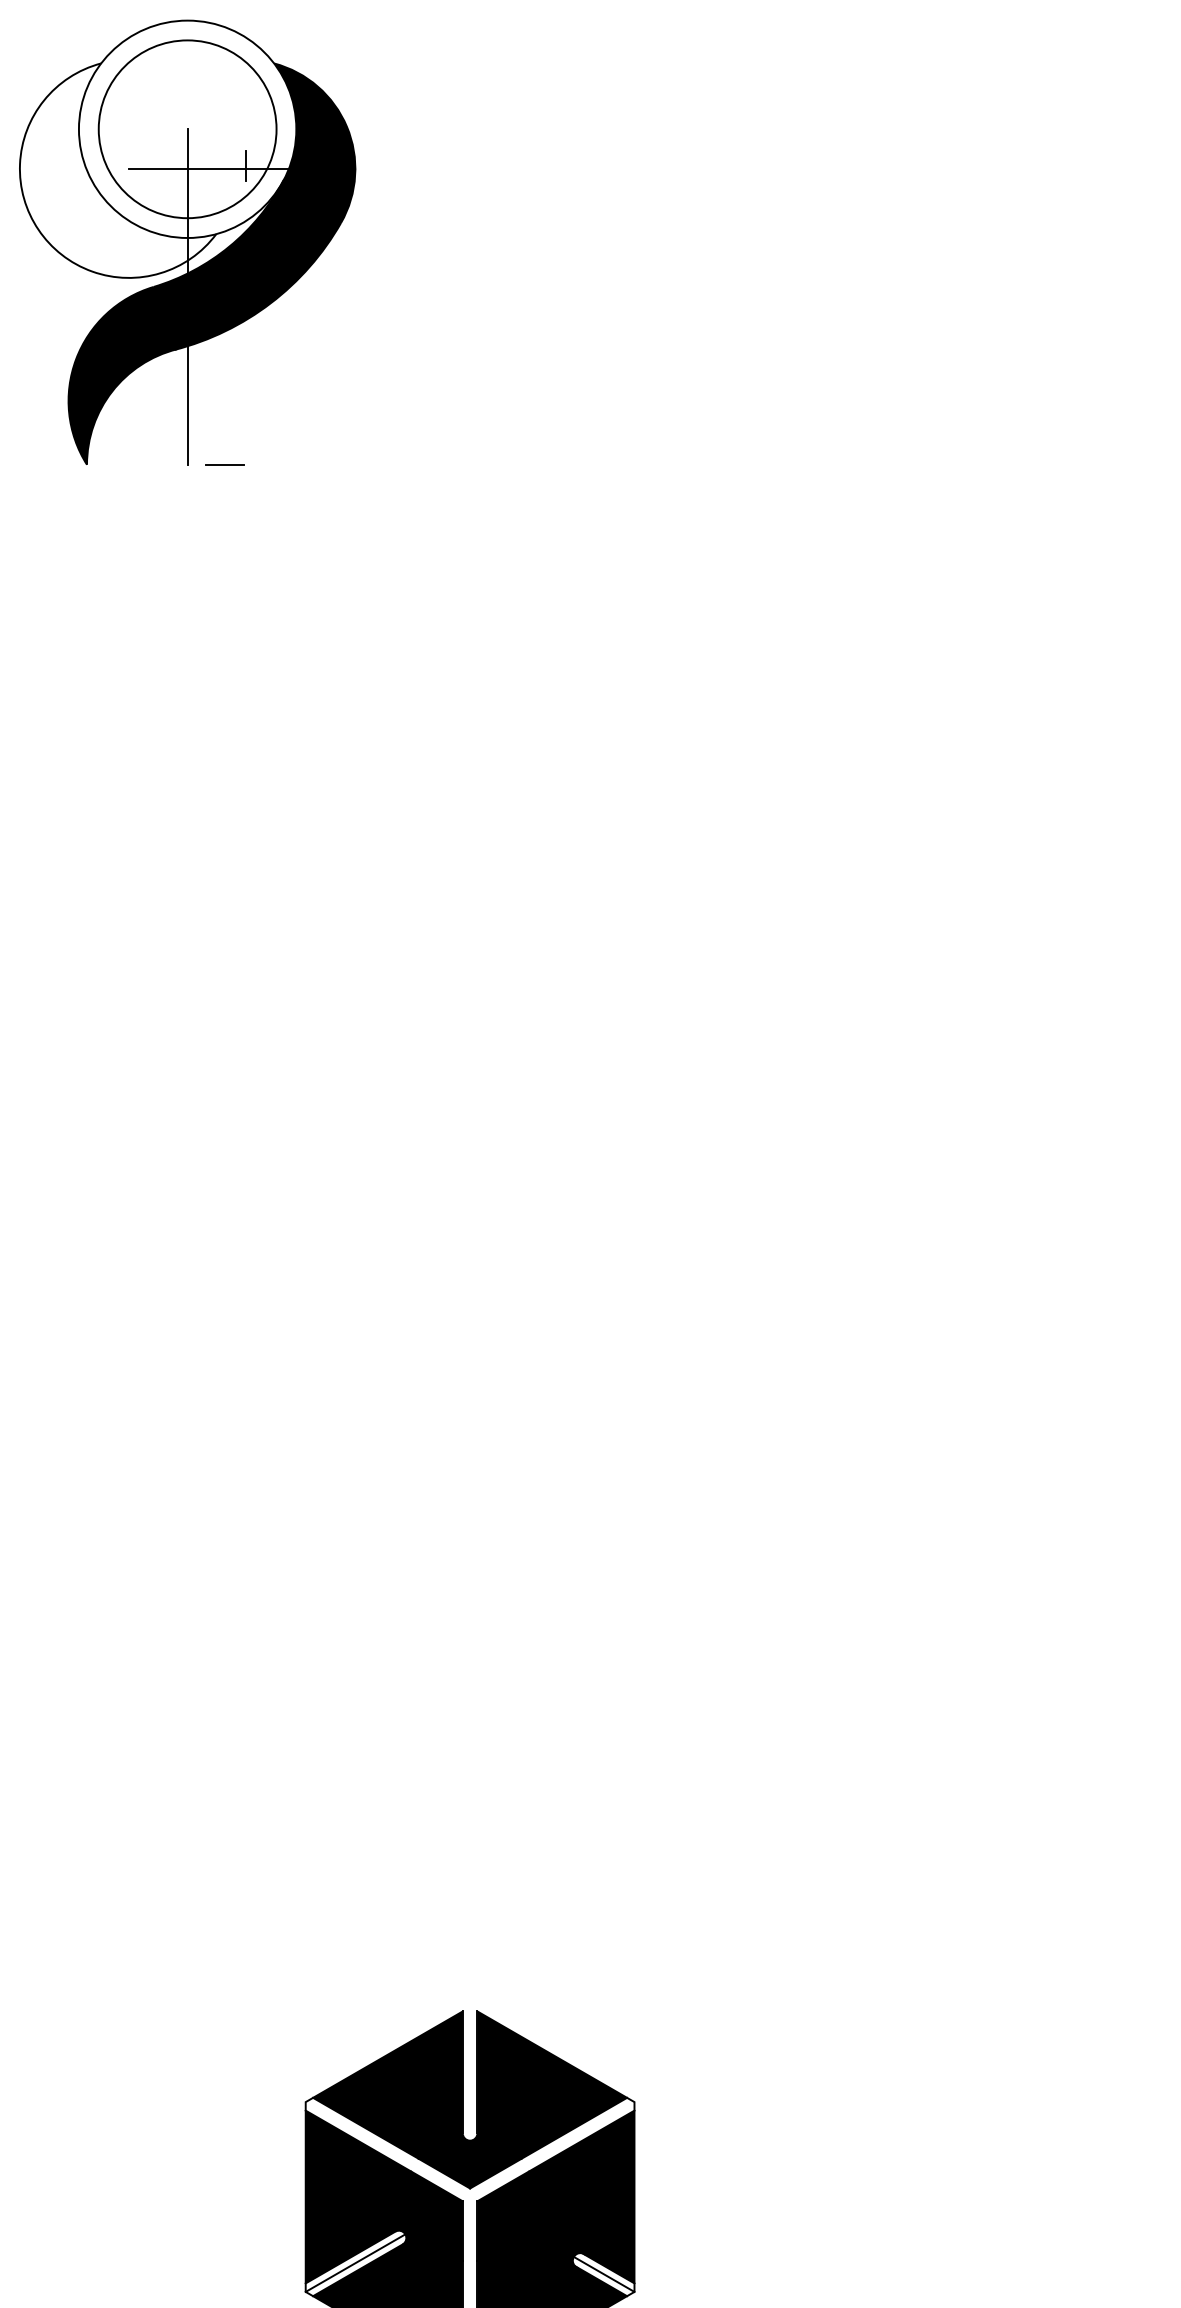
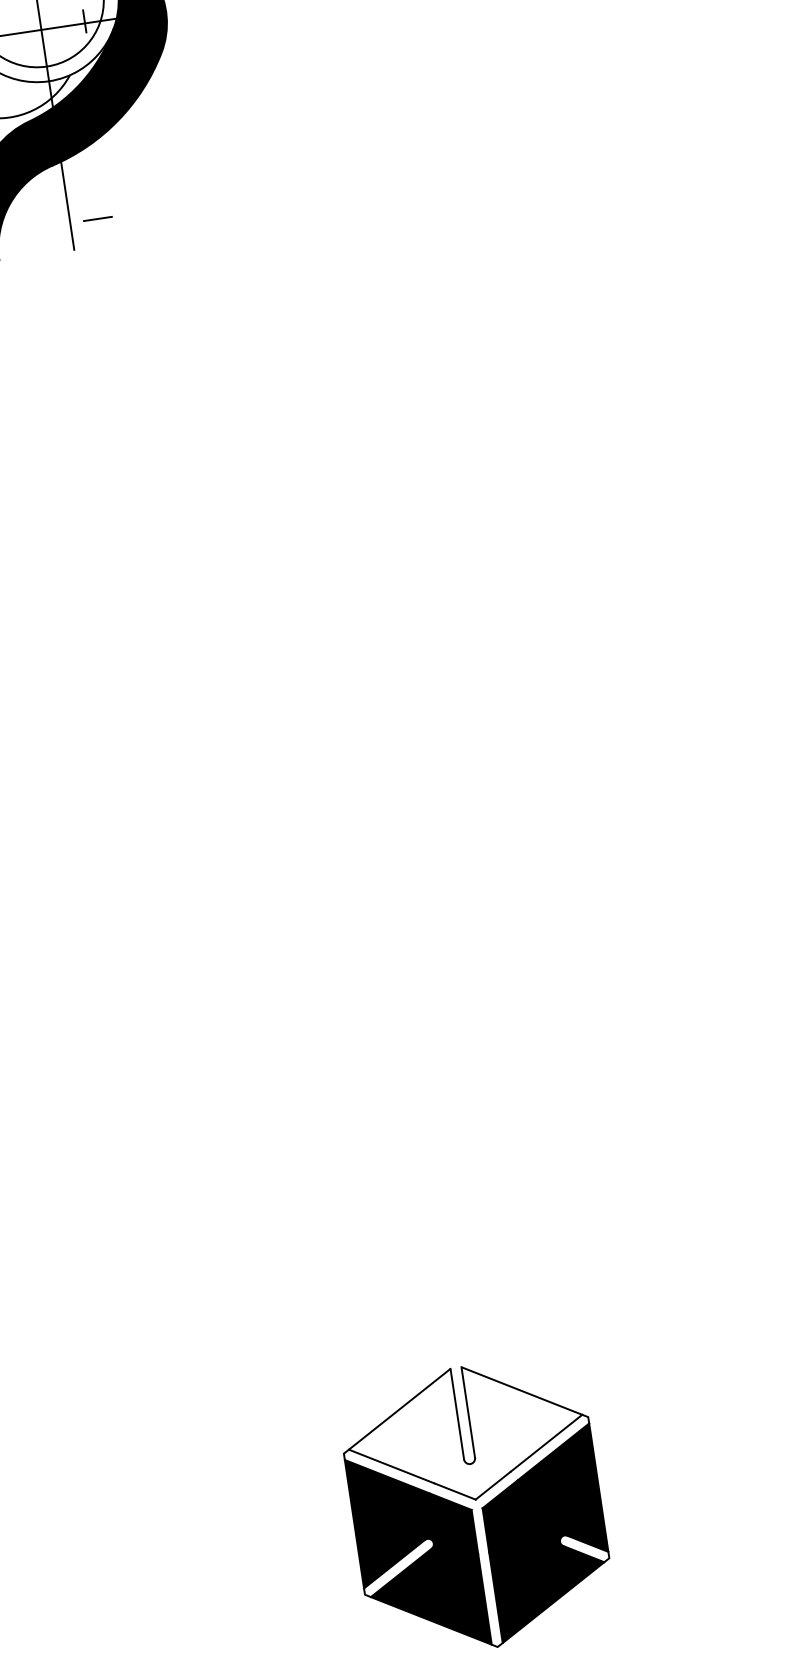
line: (224, 464) -> (97, 218), moved
fill: (470, 2099) -> (466, 1433), removed
line: (355, 2262) -> (398, 1567), removed
line: (603, 2273) -> (584, 1547), removed

